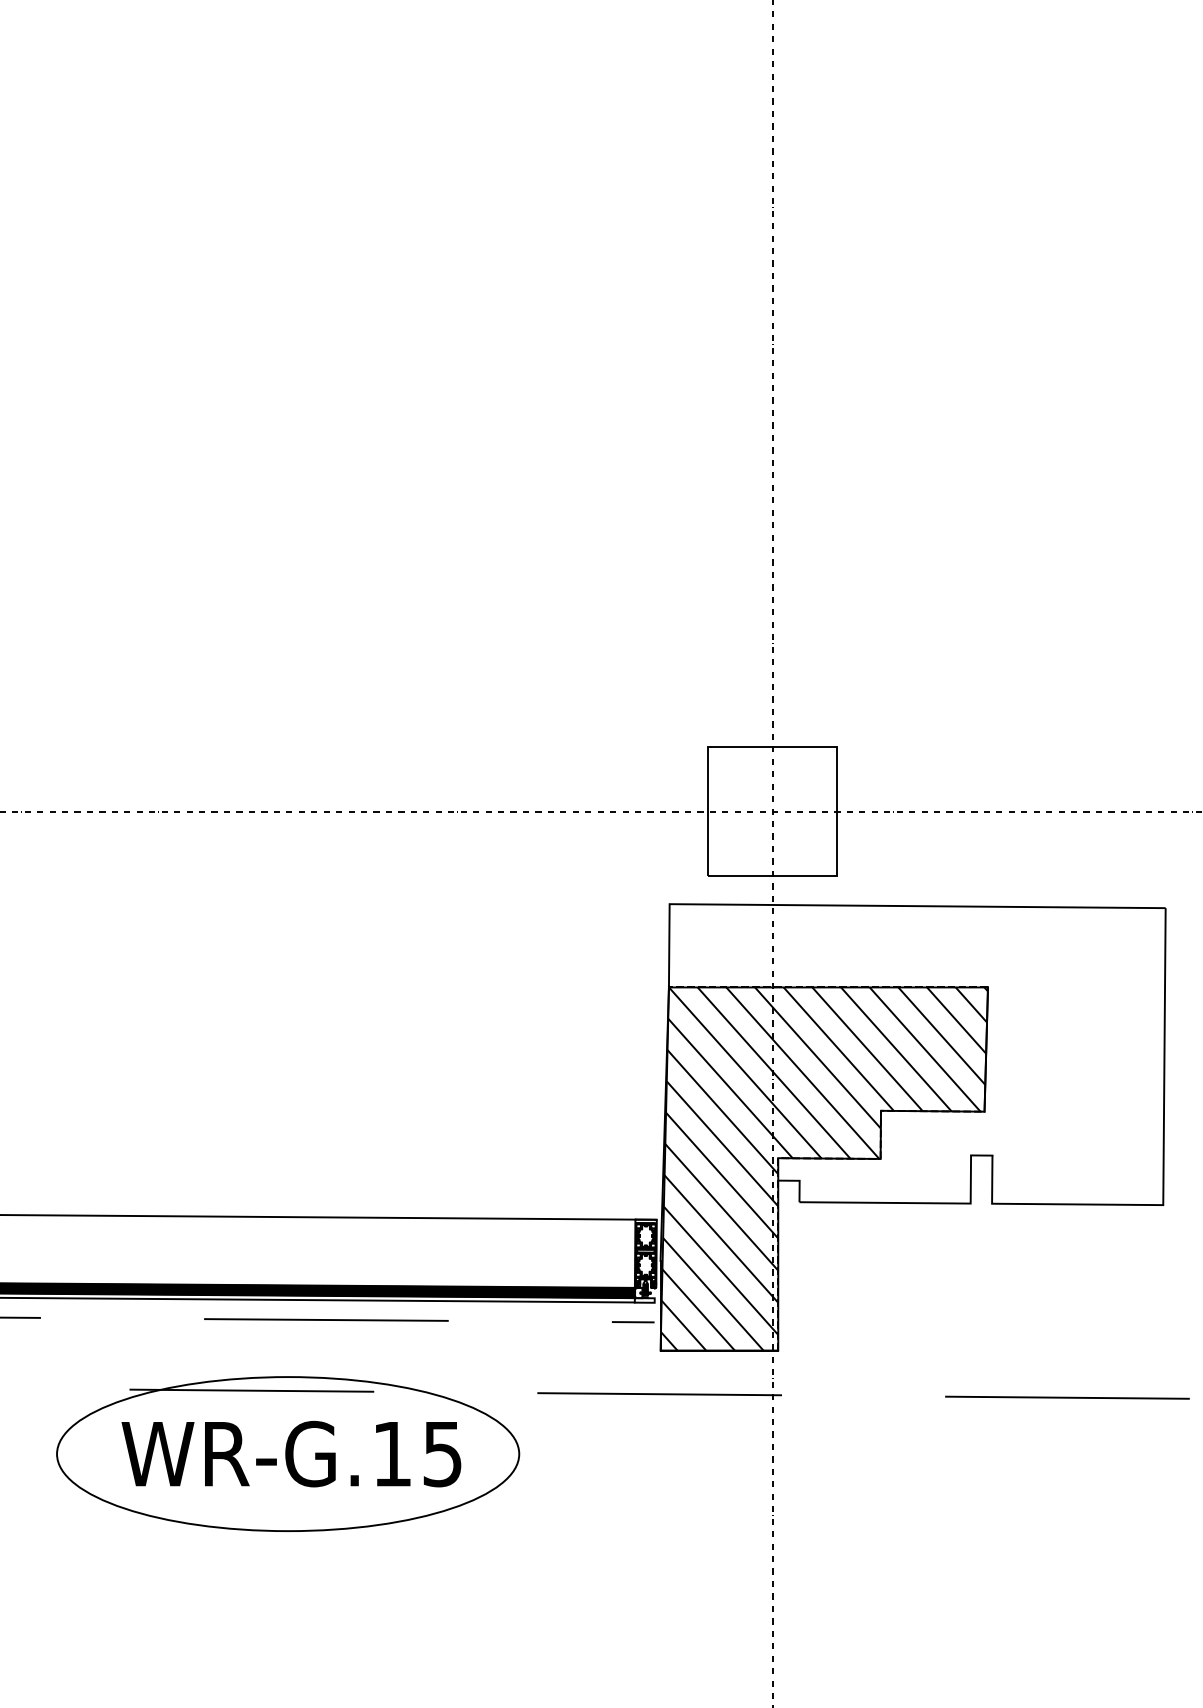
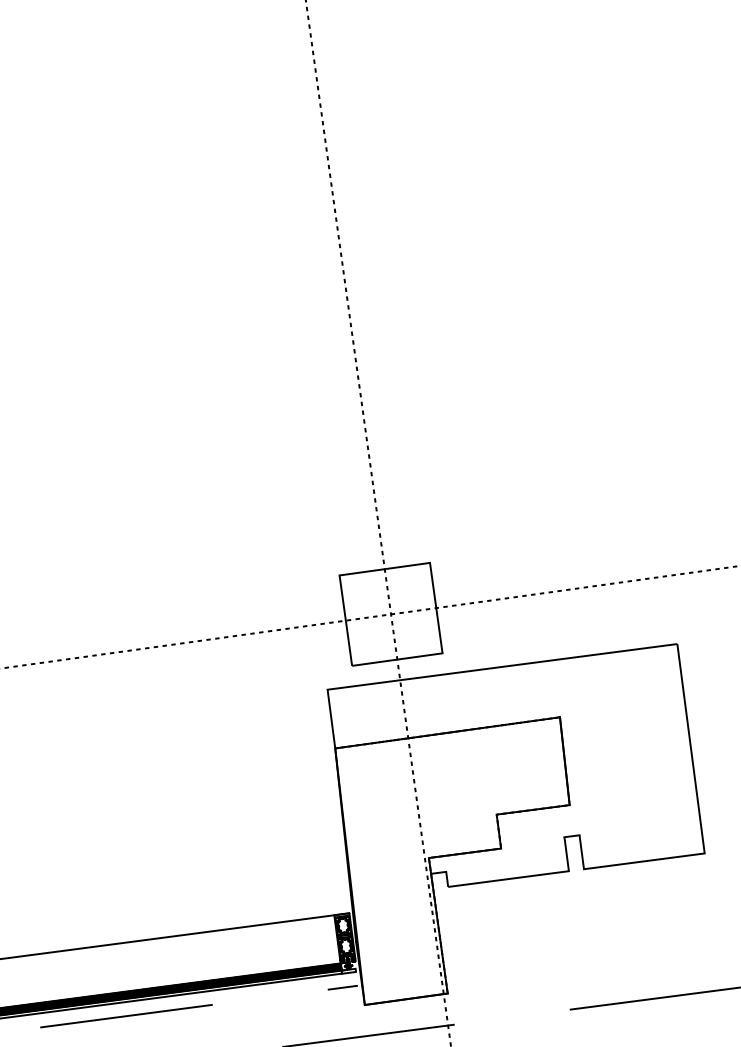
hatch: (823, 1168) -> (461, 860), removed

